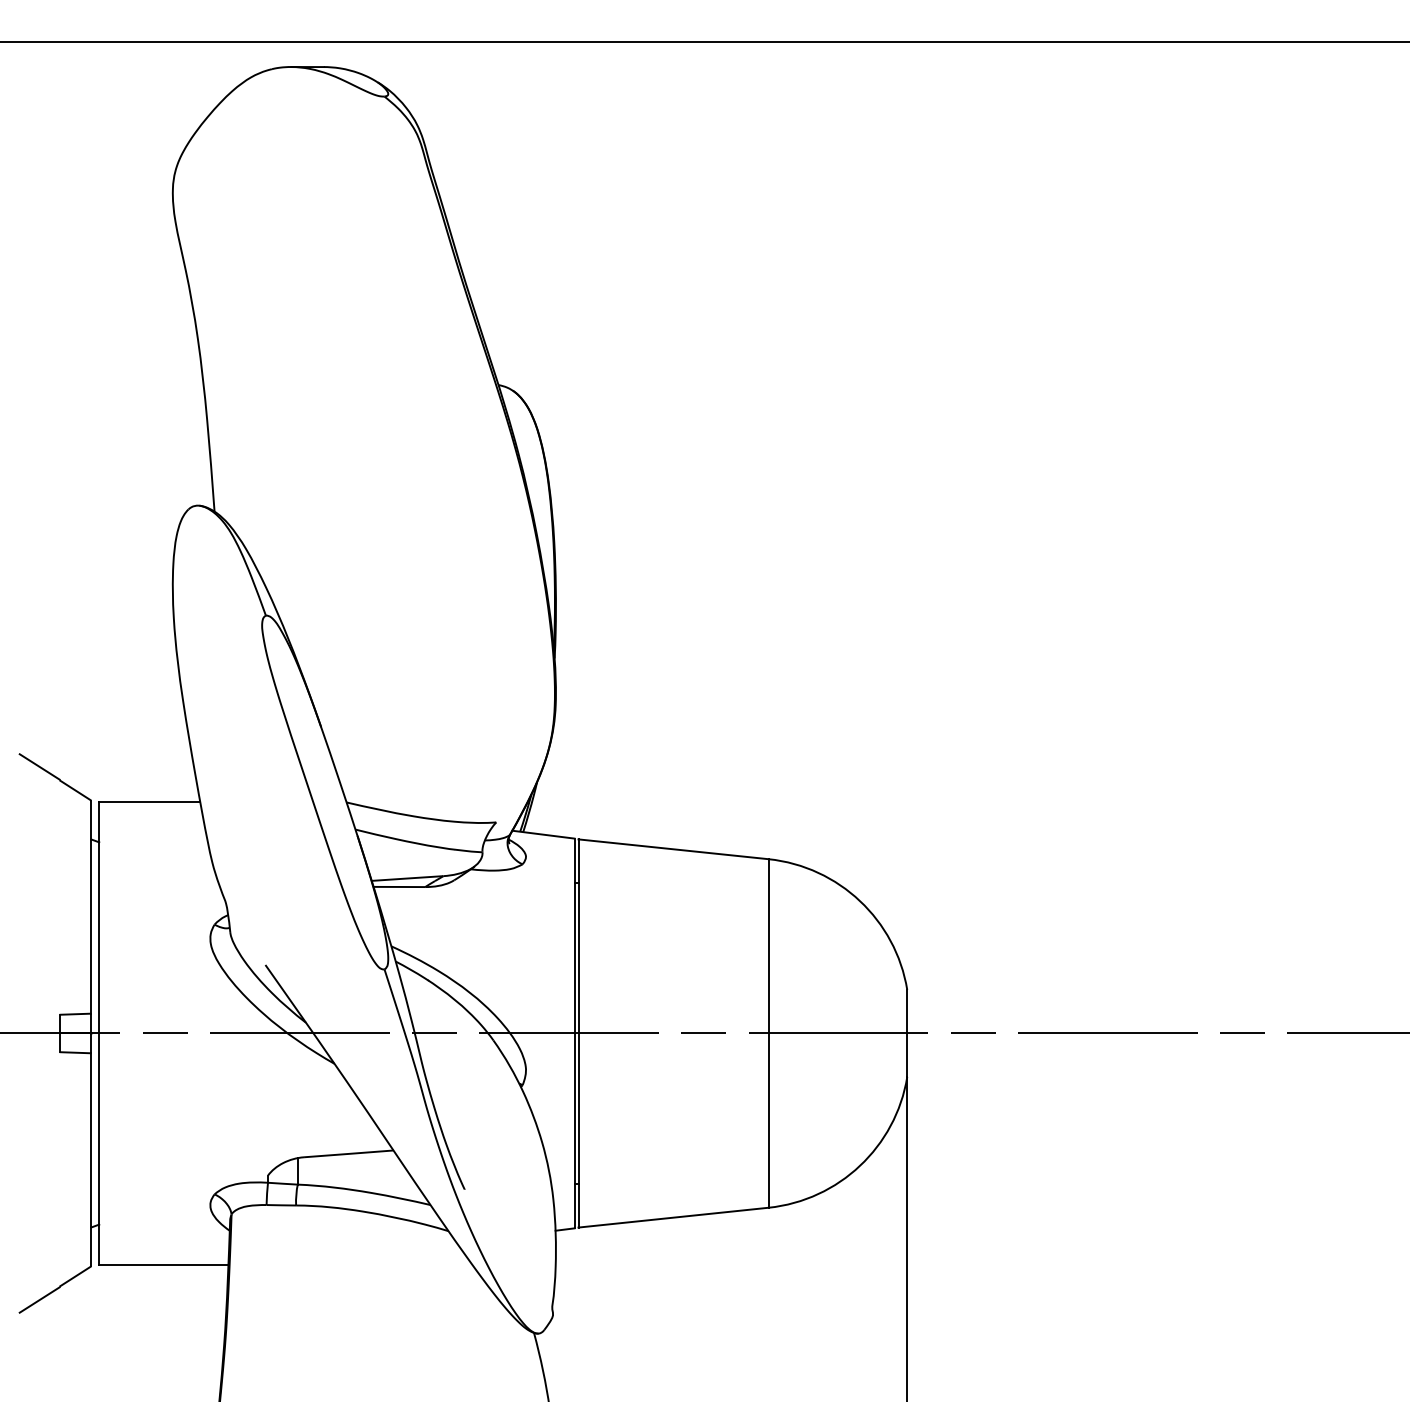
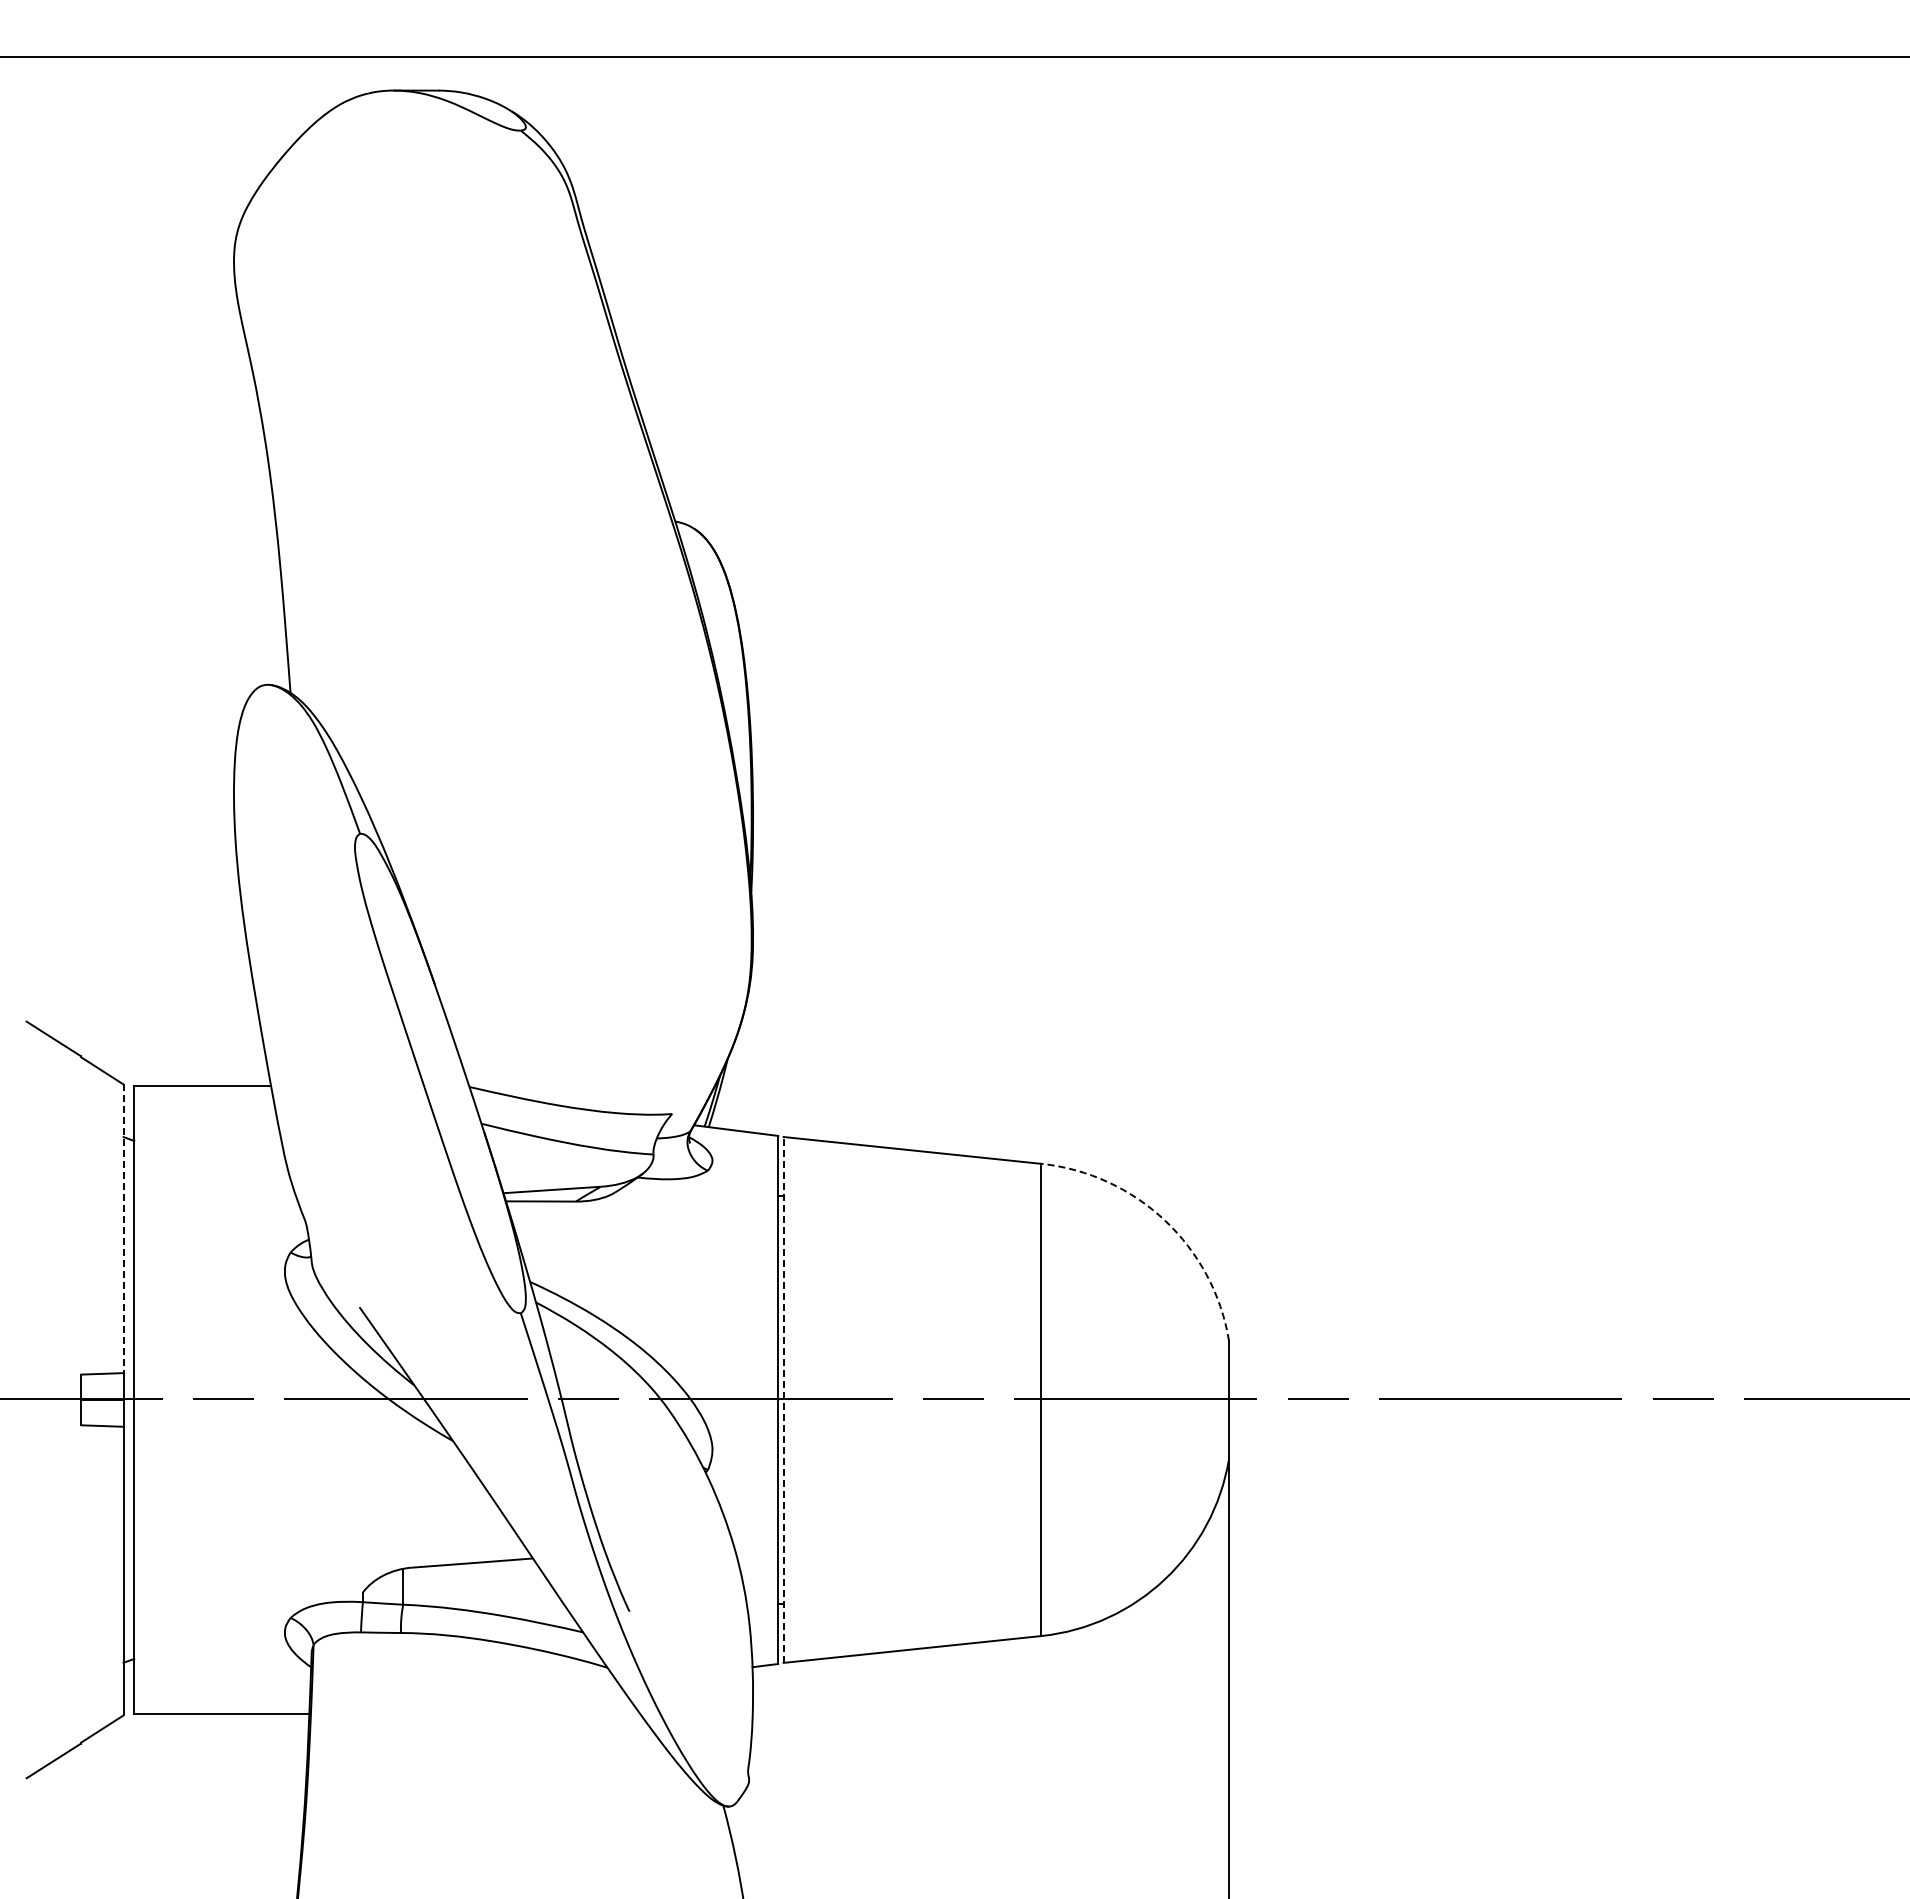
arc: (860, 901) -> (1165, 1220), solid -> dashed
line: (91, 907) -> (123, 1229), solid -> dashed
line: (578, 1033) -> (783, 1399), solid -> dashed

